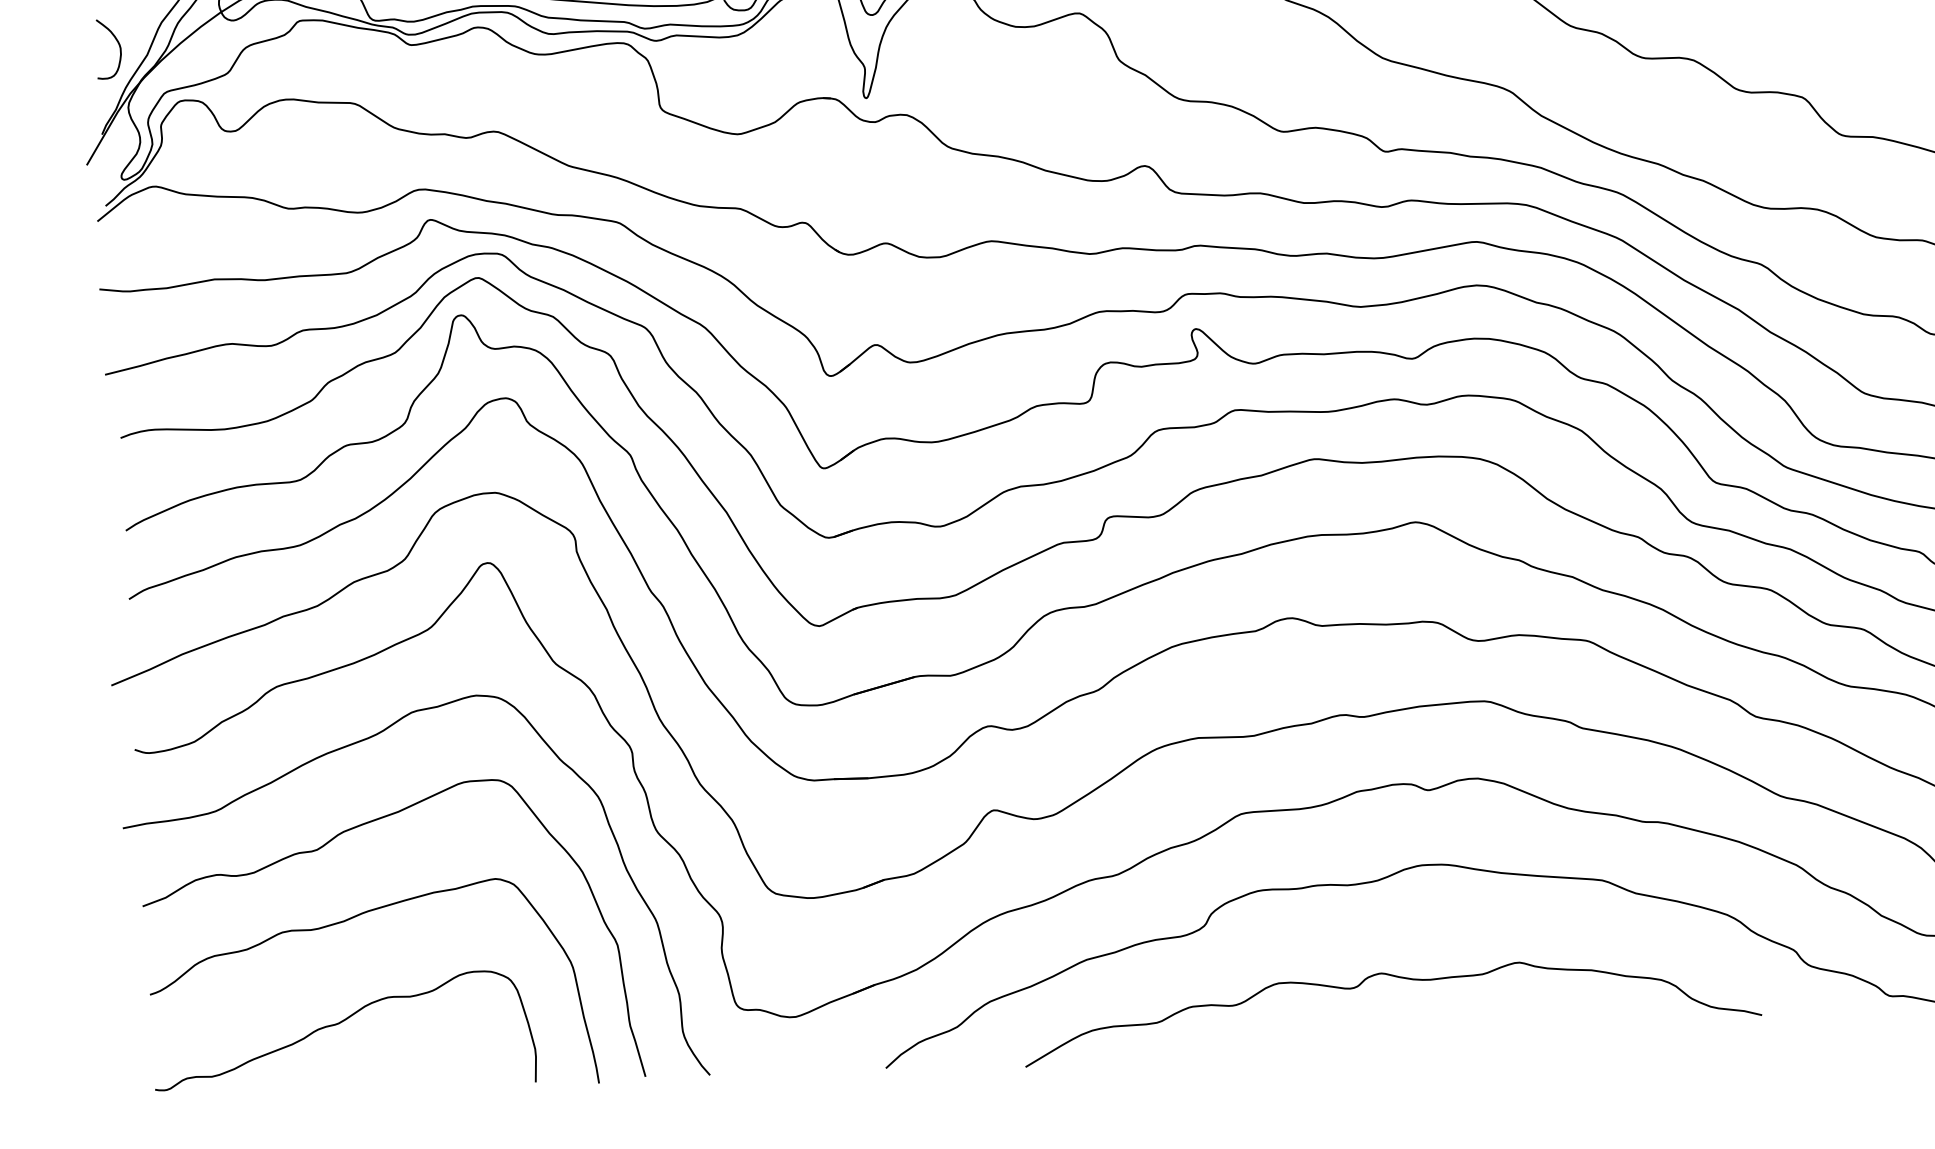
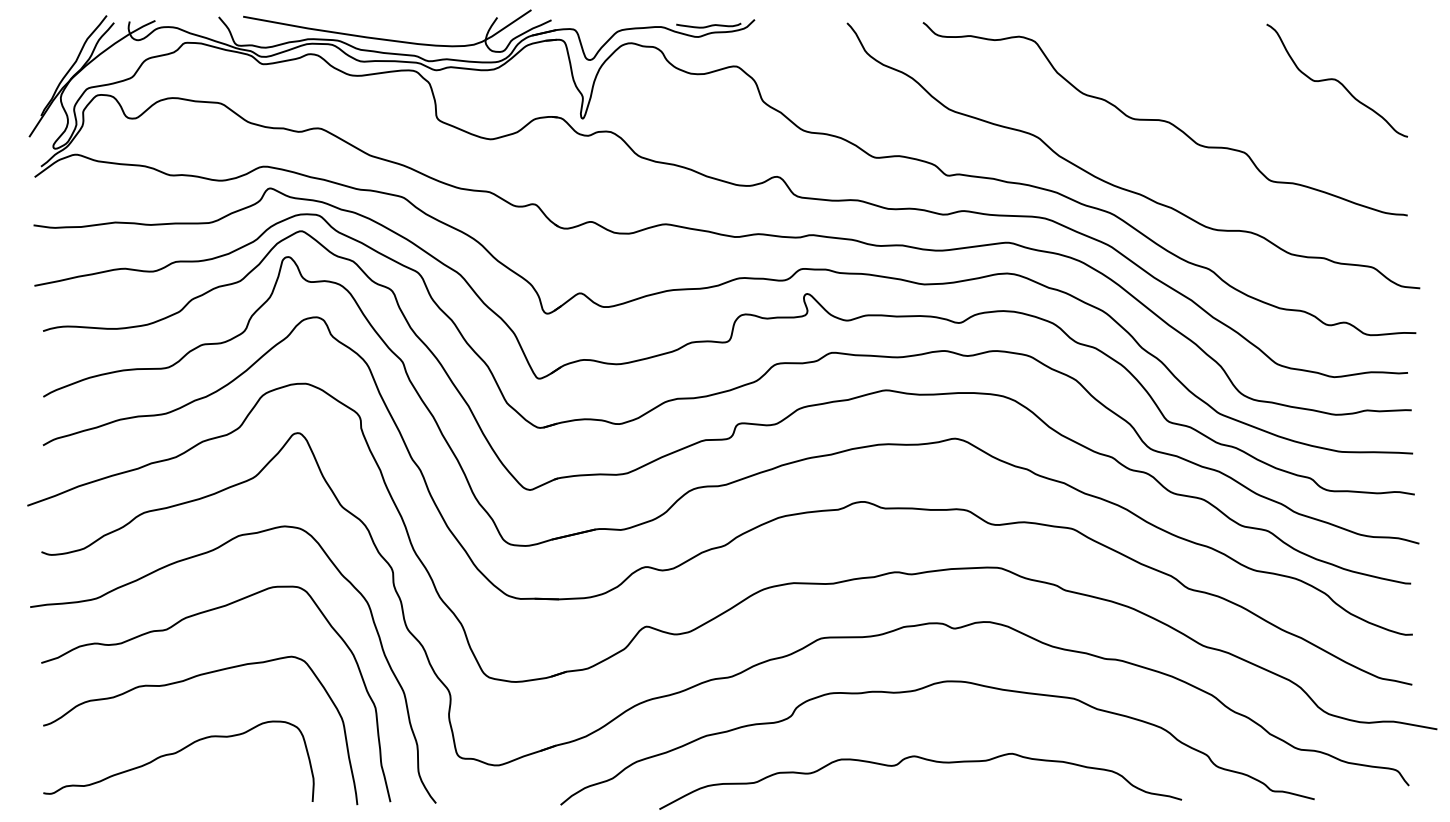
curve: (117, 43) -> (55, 52), removed

